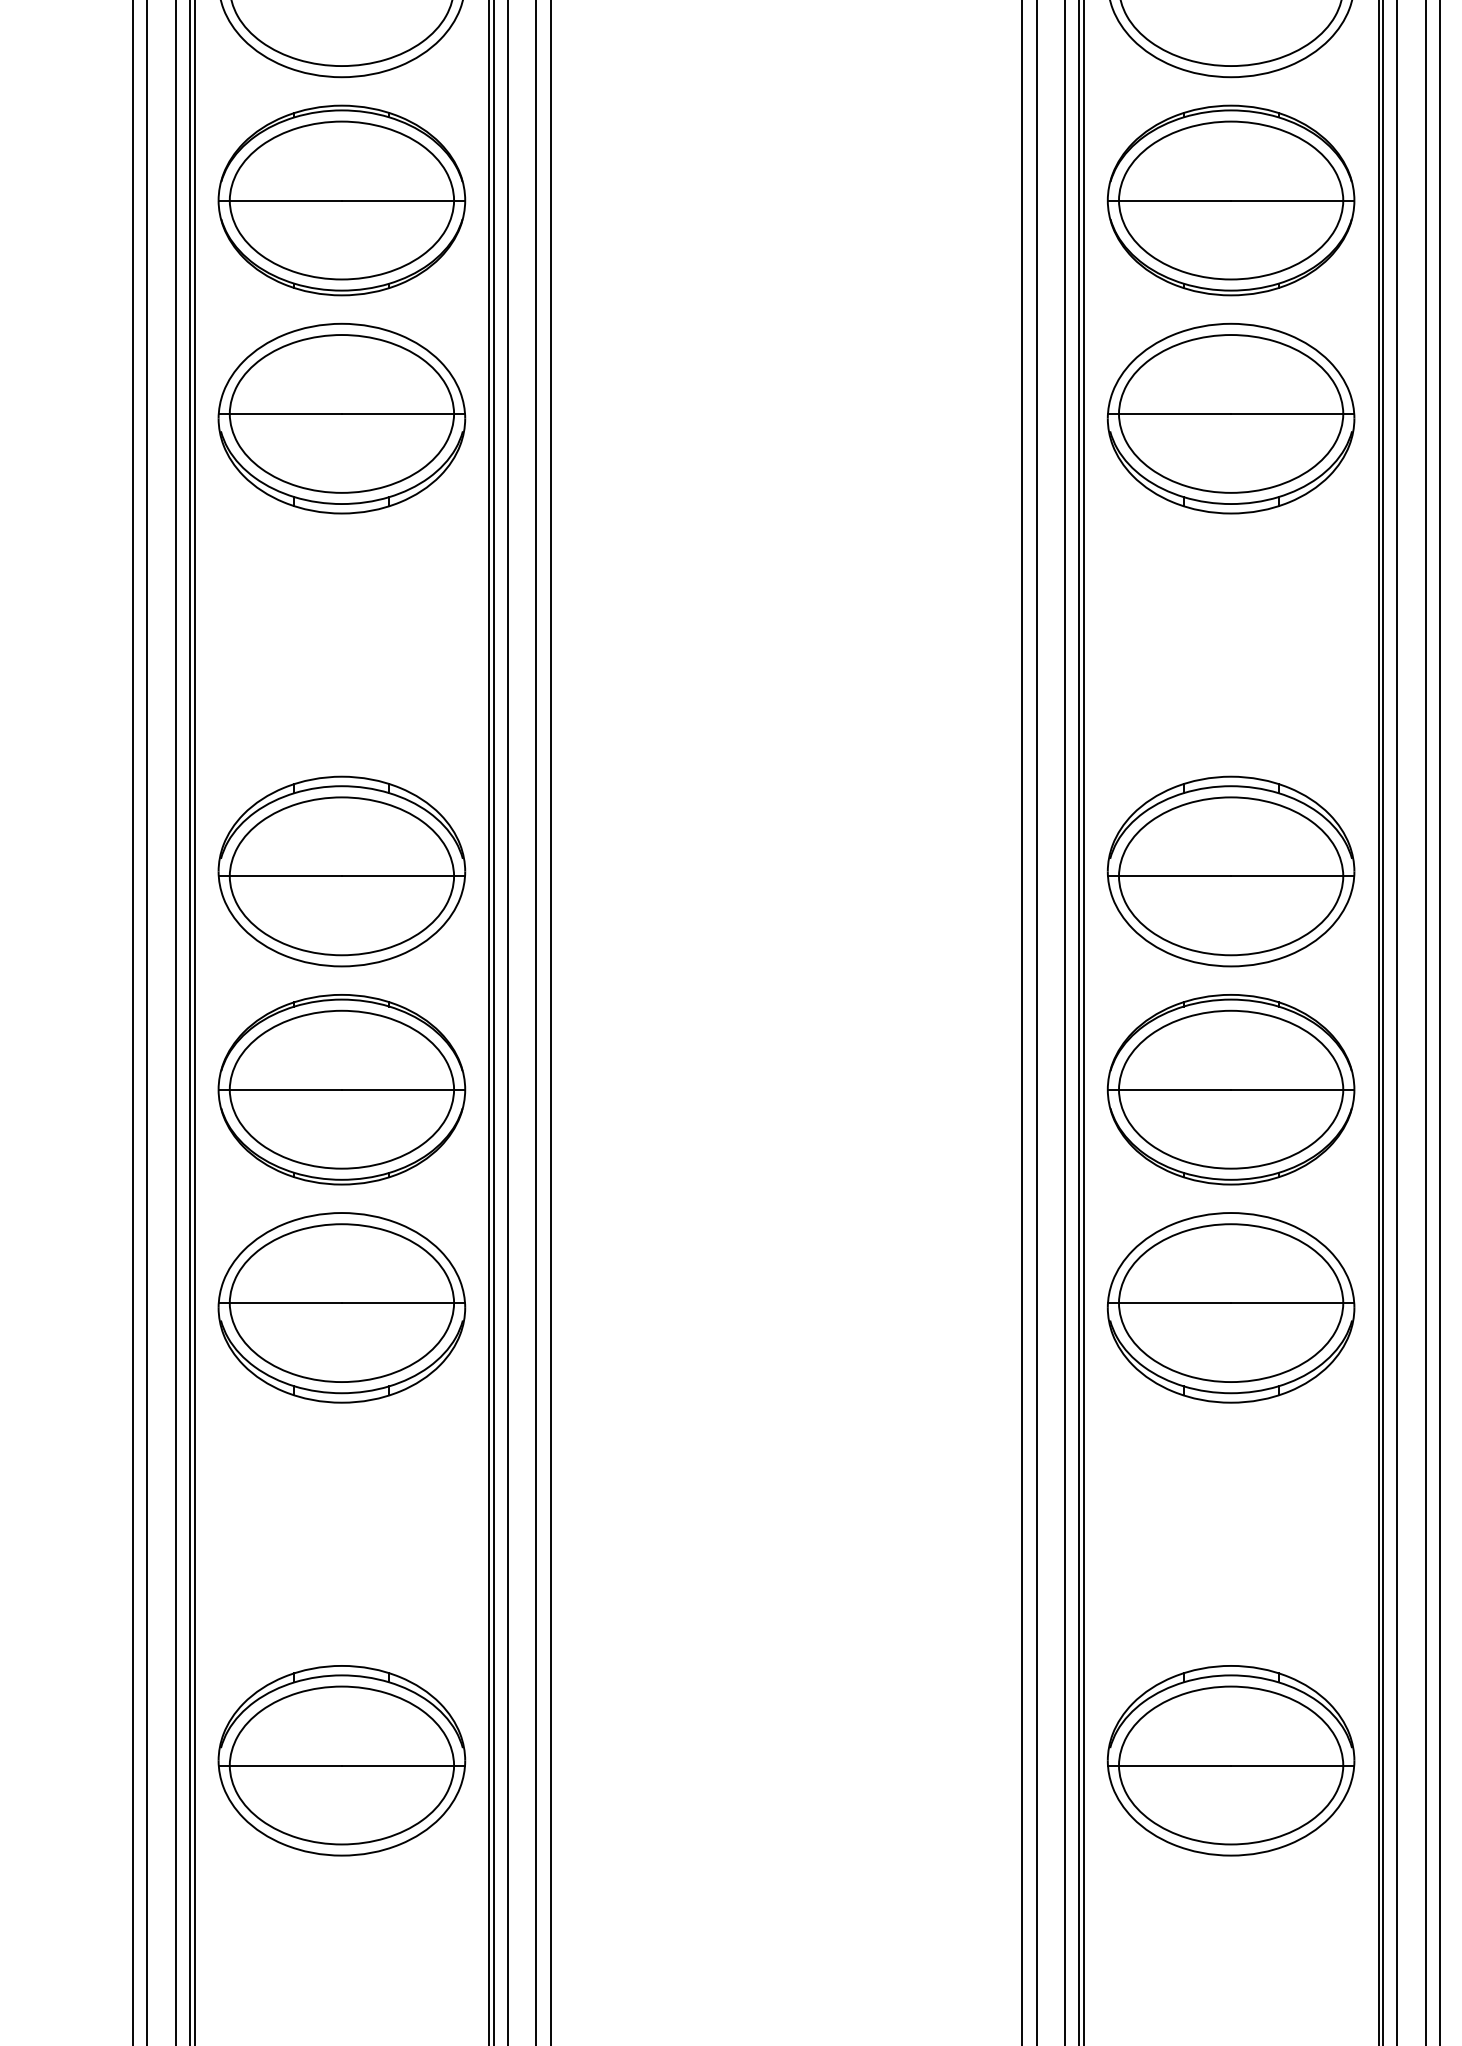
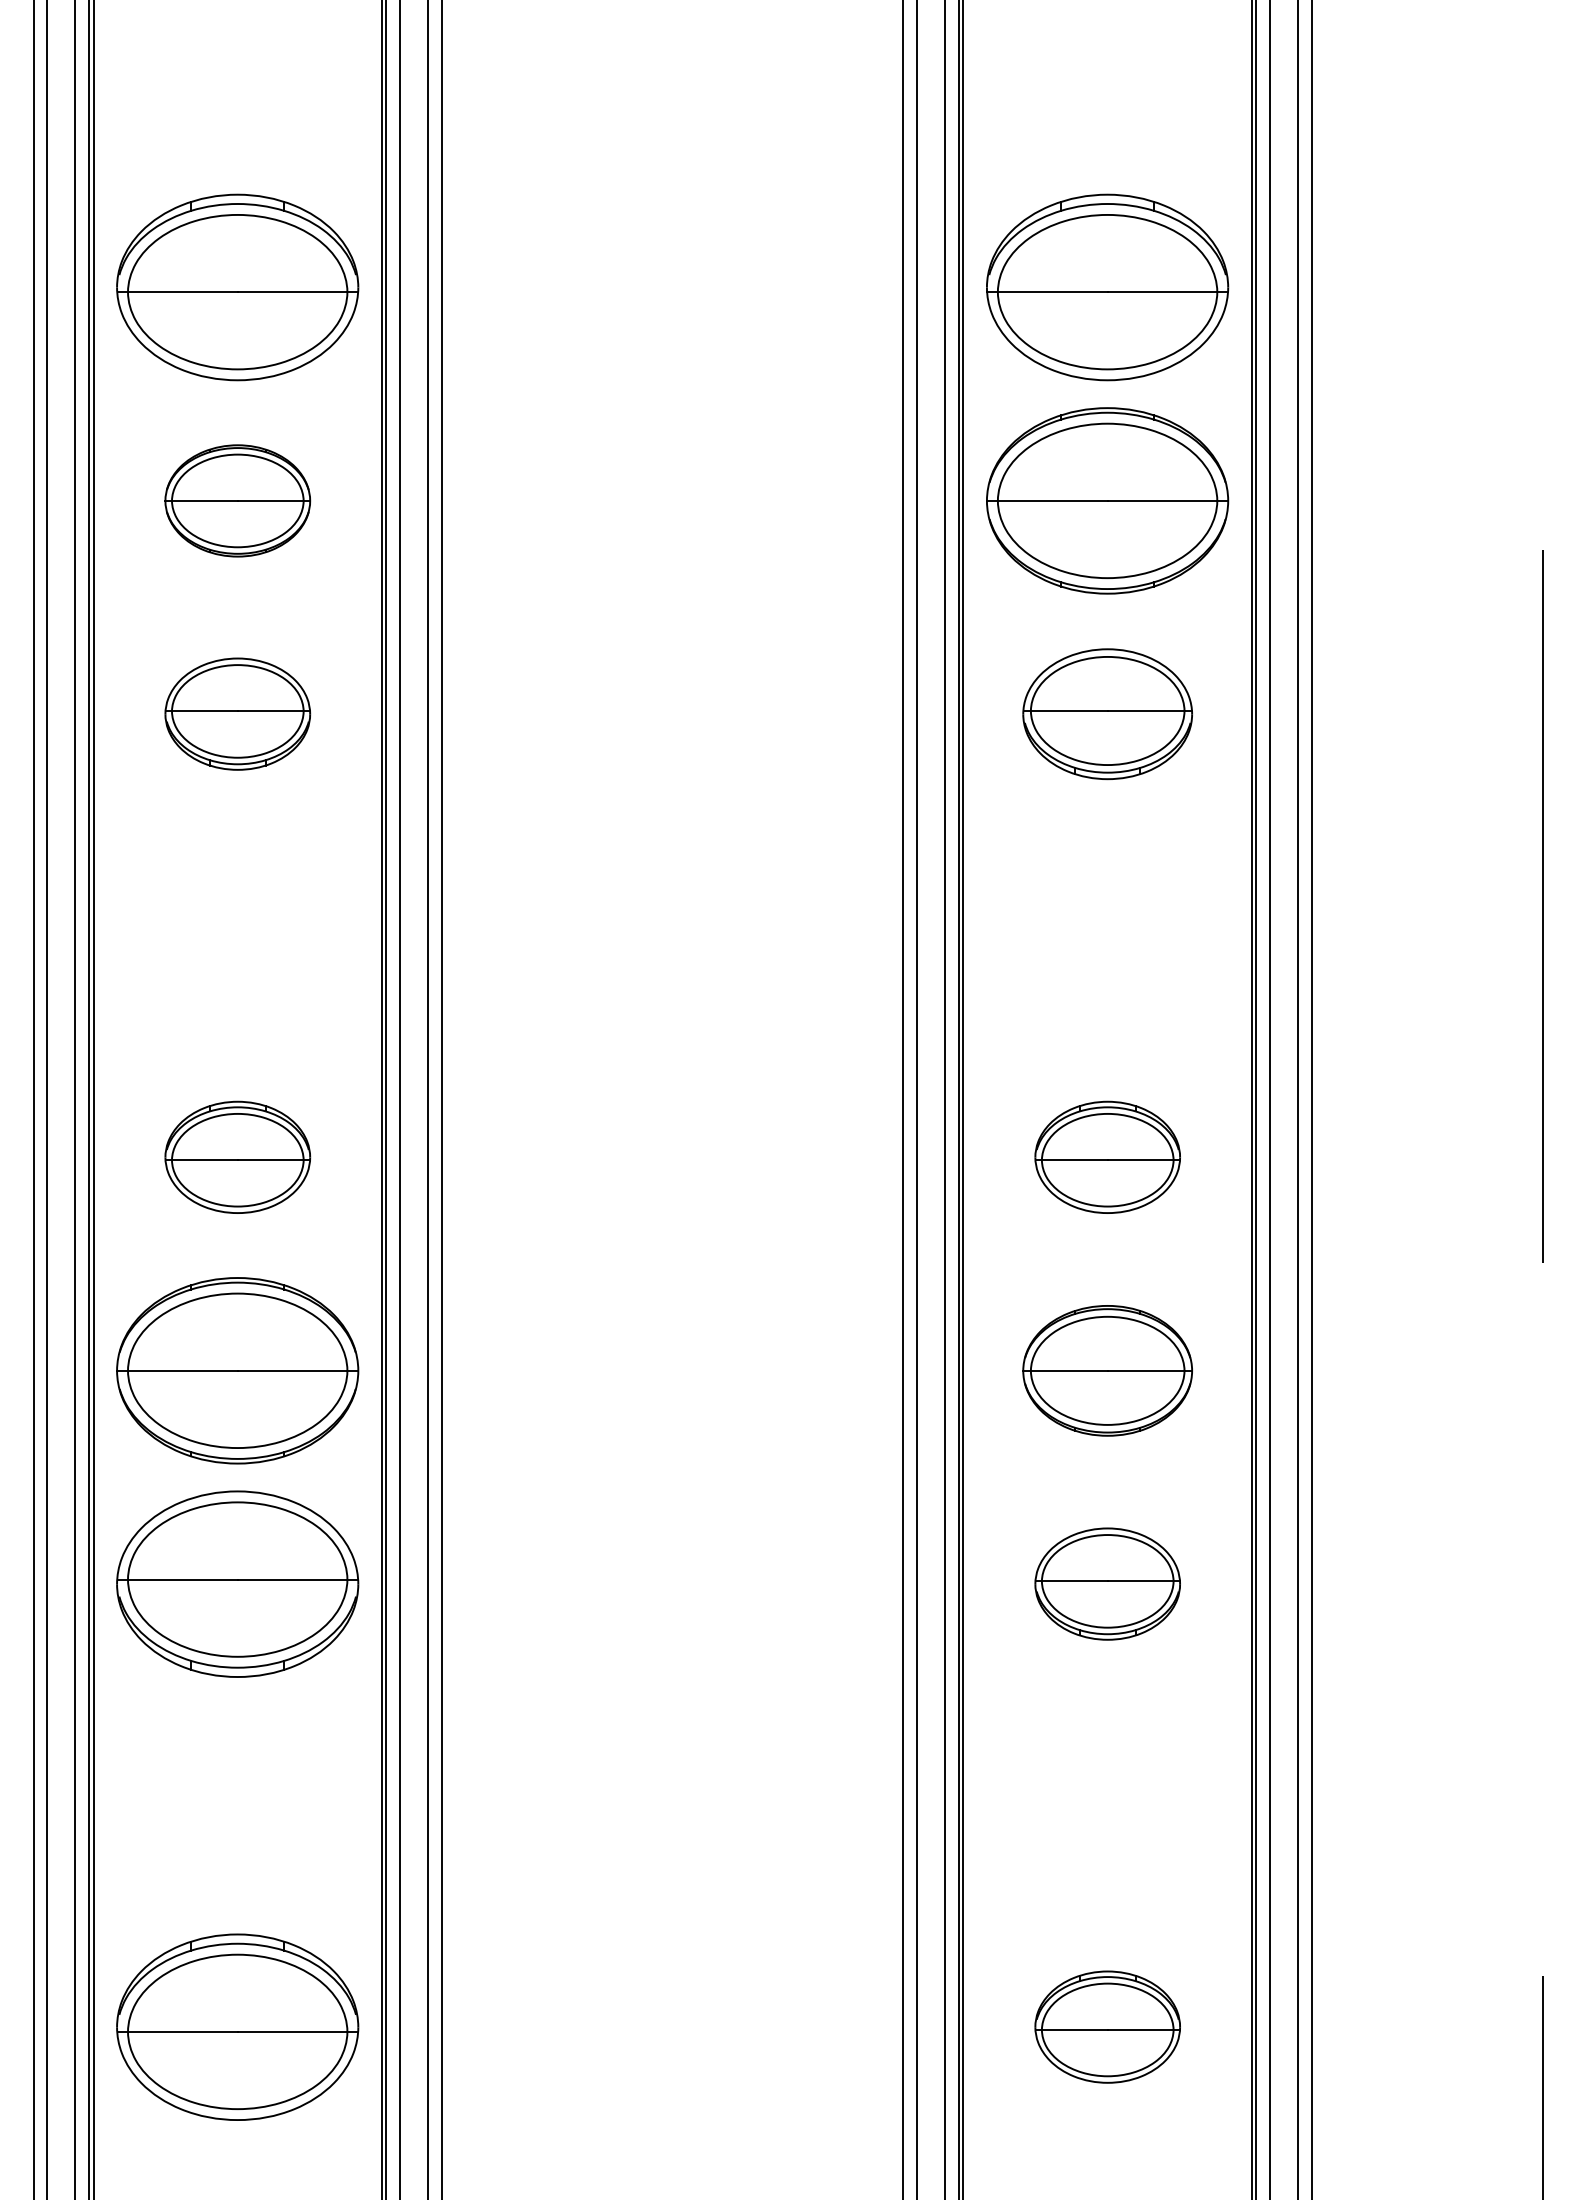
part: (341, 200) -> (237, 500), size x0.6
part: (341, 417) -> (237, 713), size x0.6
part: (1231, 417) -> (1107, 713), size x0.7
part: (341, 871) -> (237, 1157), size x0.6
part: (1231, 871) -> (1107, 1157), size x0.6
part: (1231, 1089) -> (1107, 1370), size x0.7
part: (1231, 1307) -> (1107, 1583), size x0.6
part: (1231, 1759) -> (1107, 2026), size x0.6

